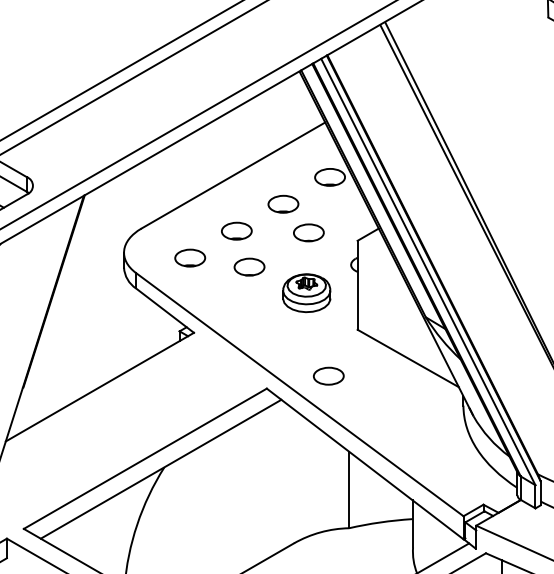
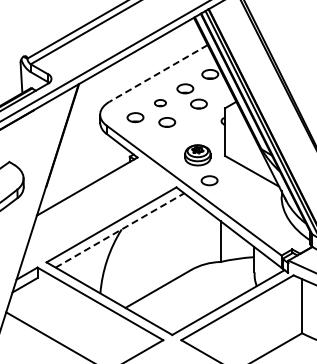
line: (233, 175) -> (158, 73), solid -> dashed
part: (236, 229) -> (160, 102), size x0.7
part: (306, 293) -> (197, 155), moved
line: (162, 469) -> (120, 230), solid -> dashed

